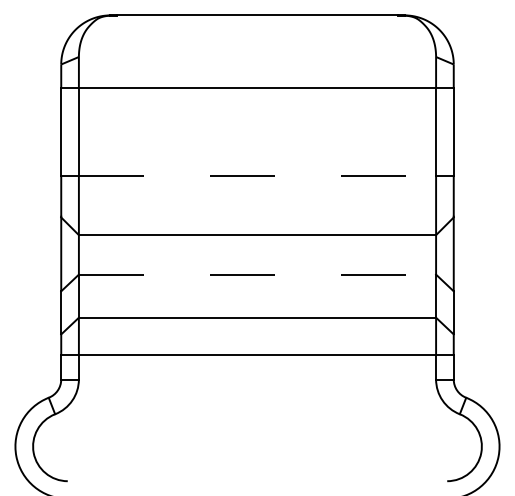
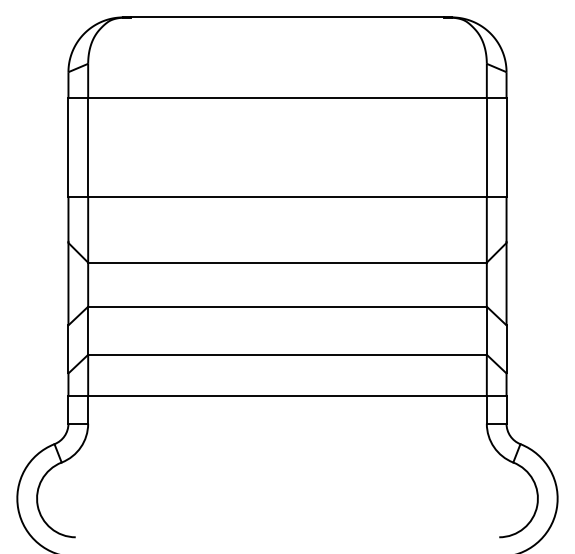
line: (257, 176) -> (287, 197), dashed -> solid
line: (257, 274) -> (287, 306), dashed -> solid

